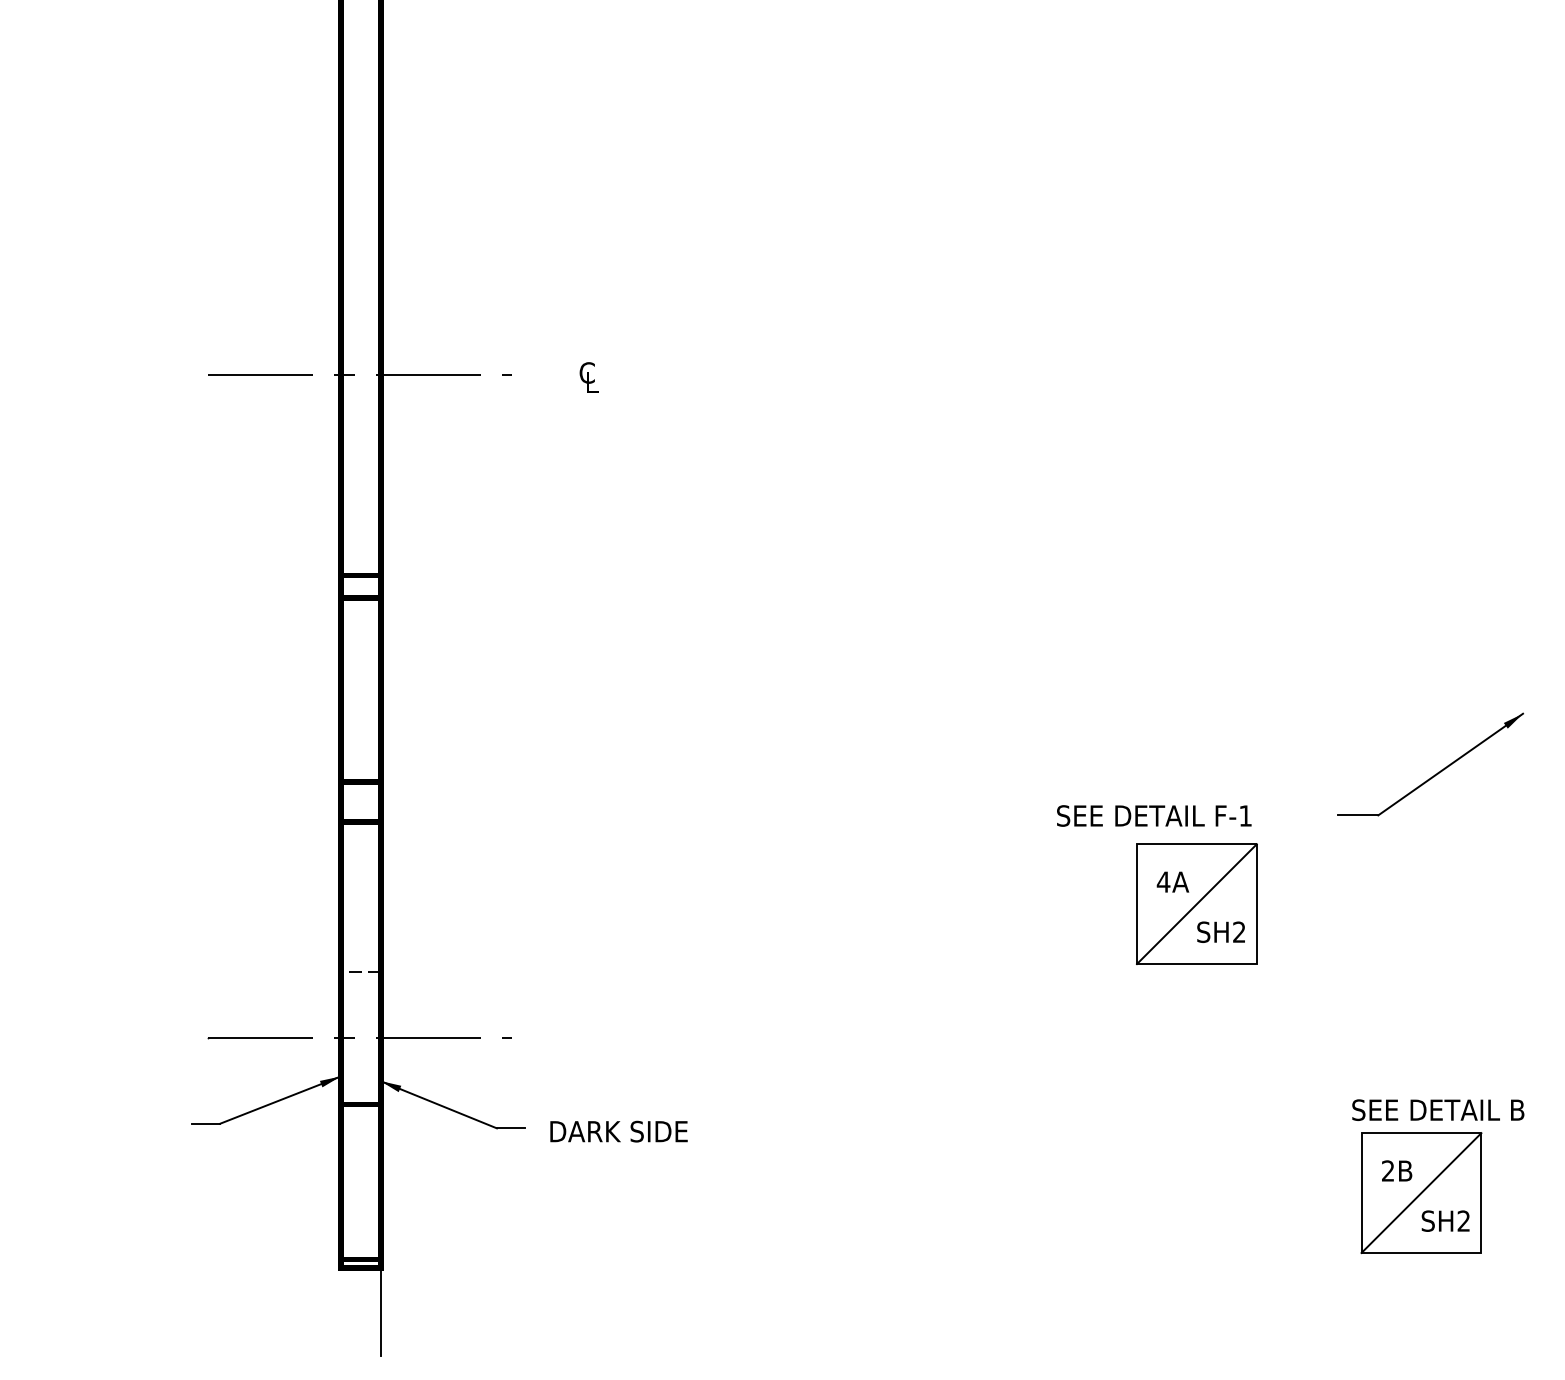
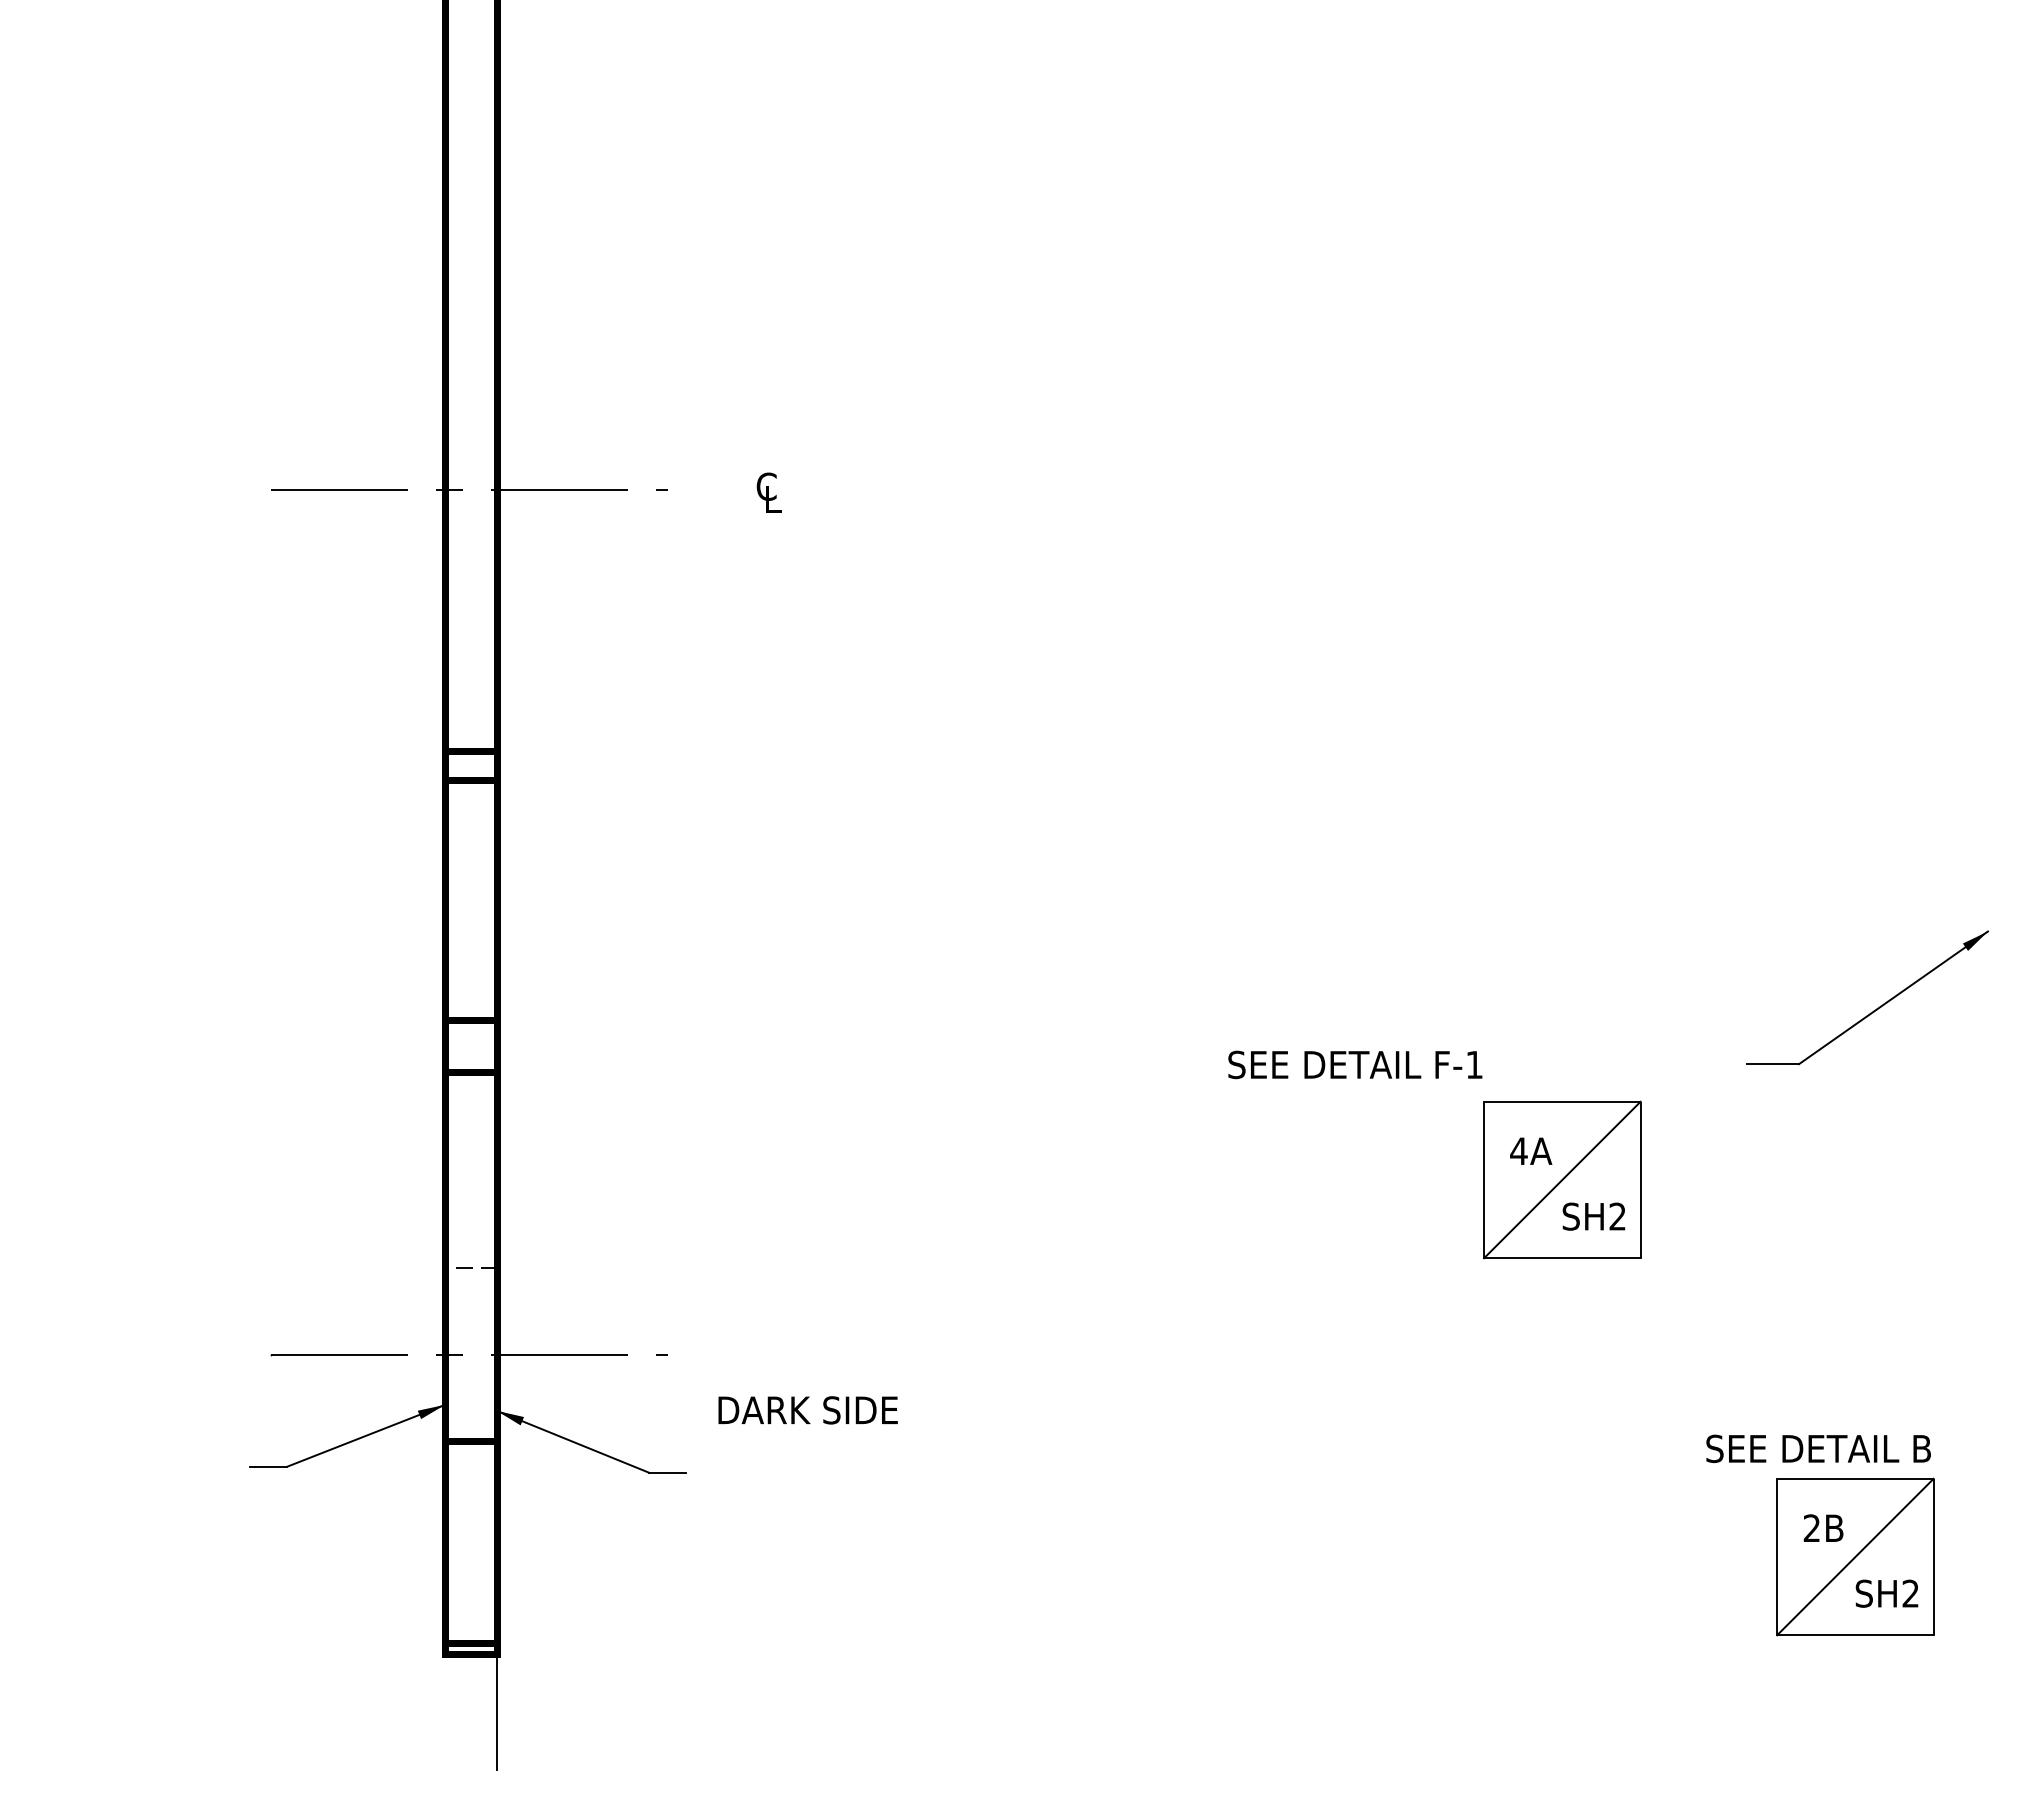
text: (1154, 815) -> (1355, 1064), moved
text: (1438, 1109) -> (1818, 1447), moved
text: (618, 1131) -> (807, 1410), moved

